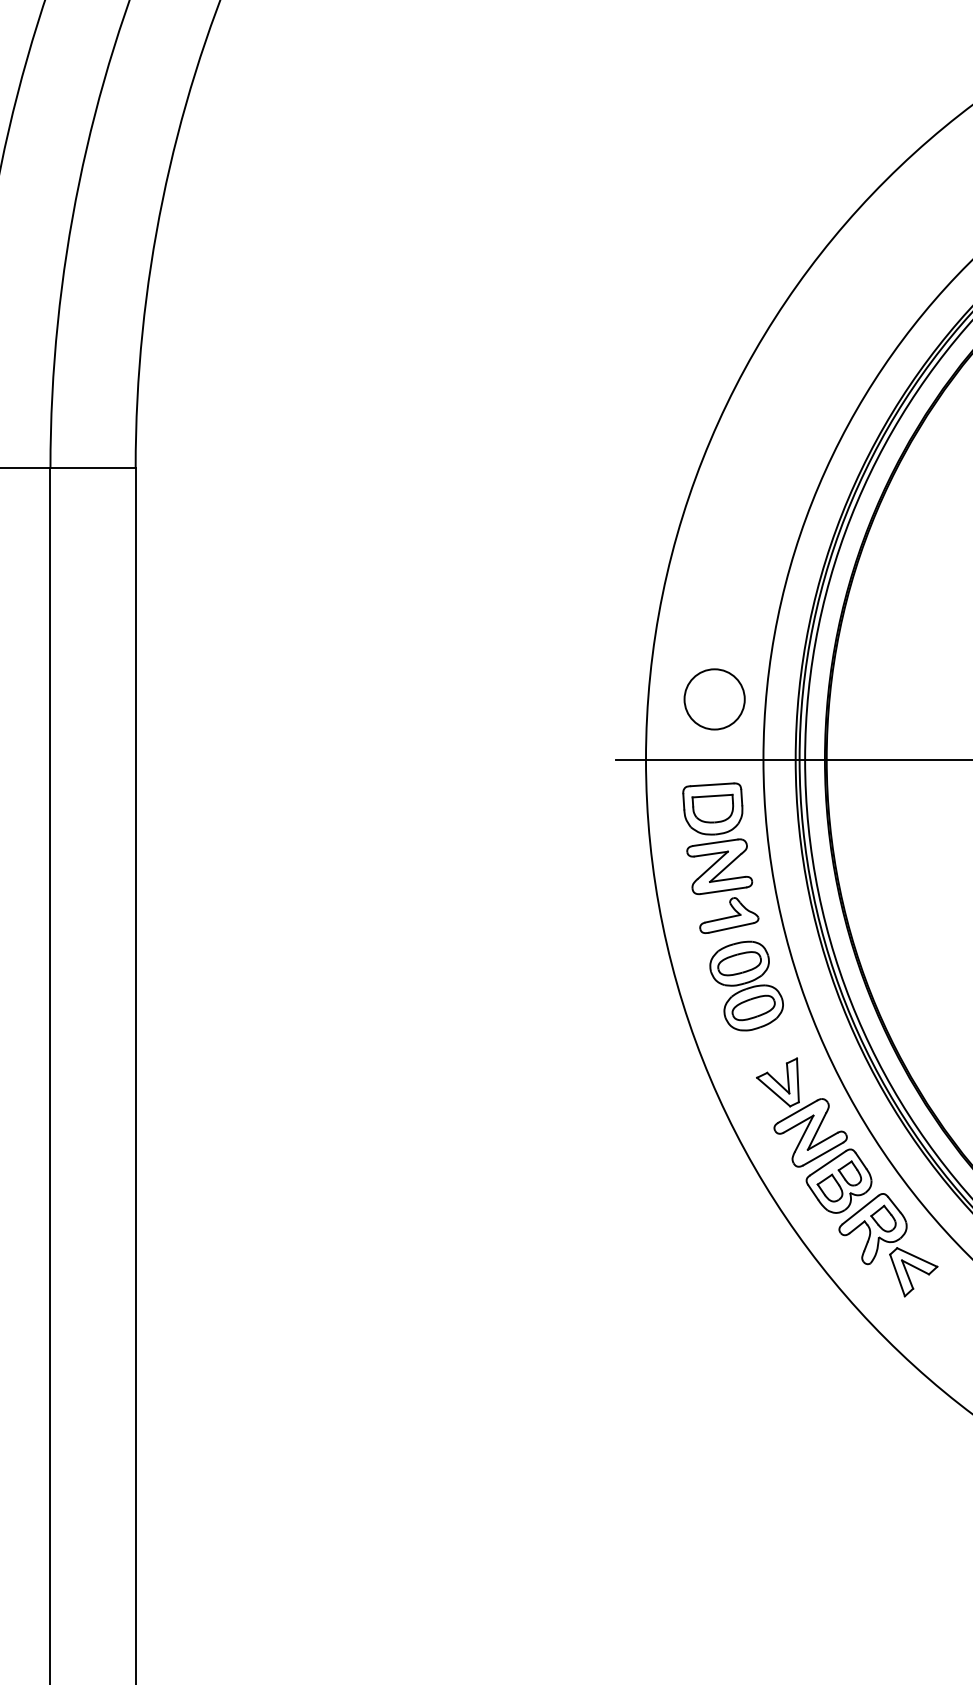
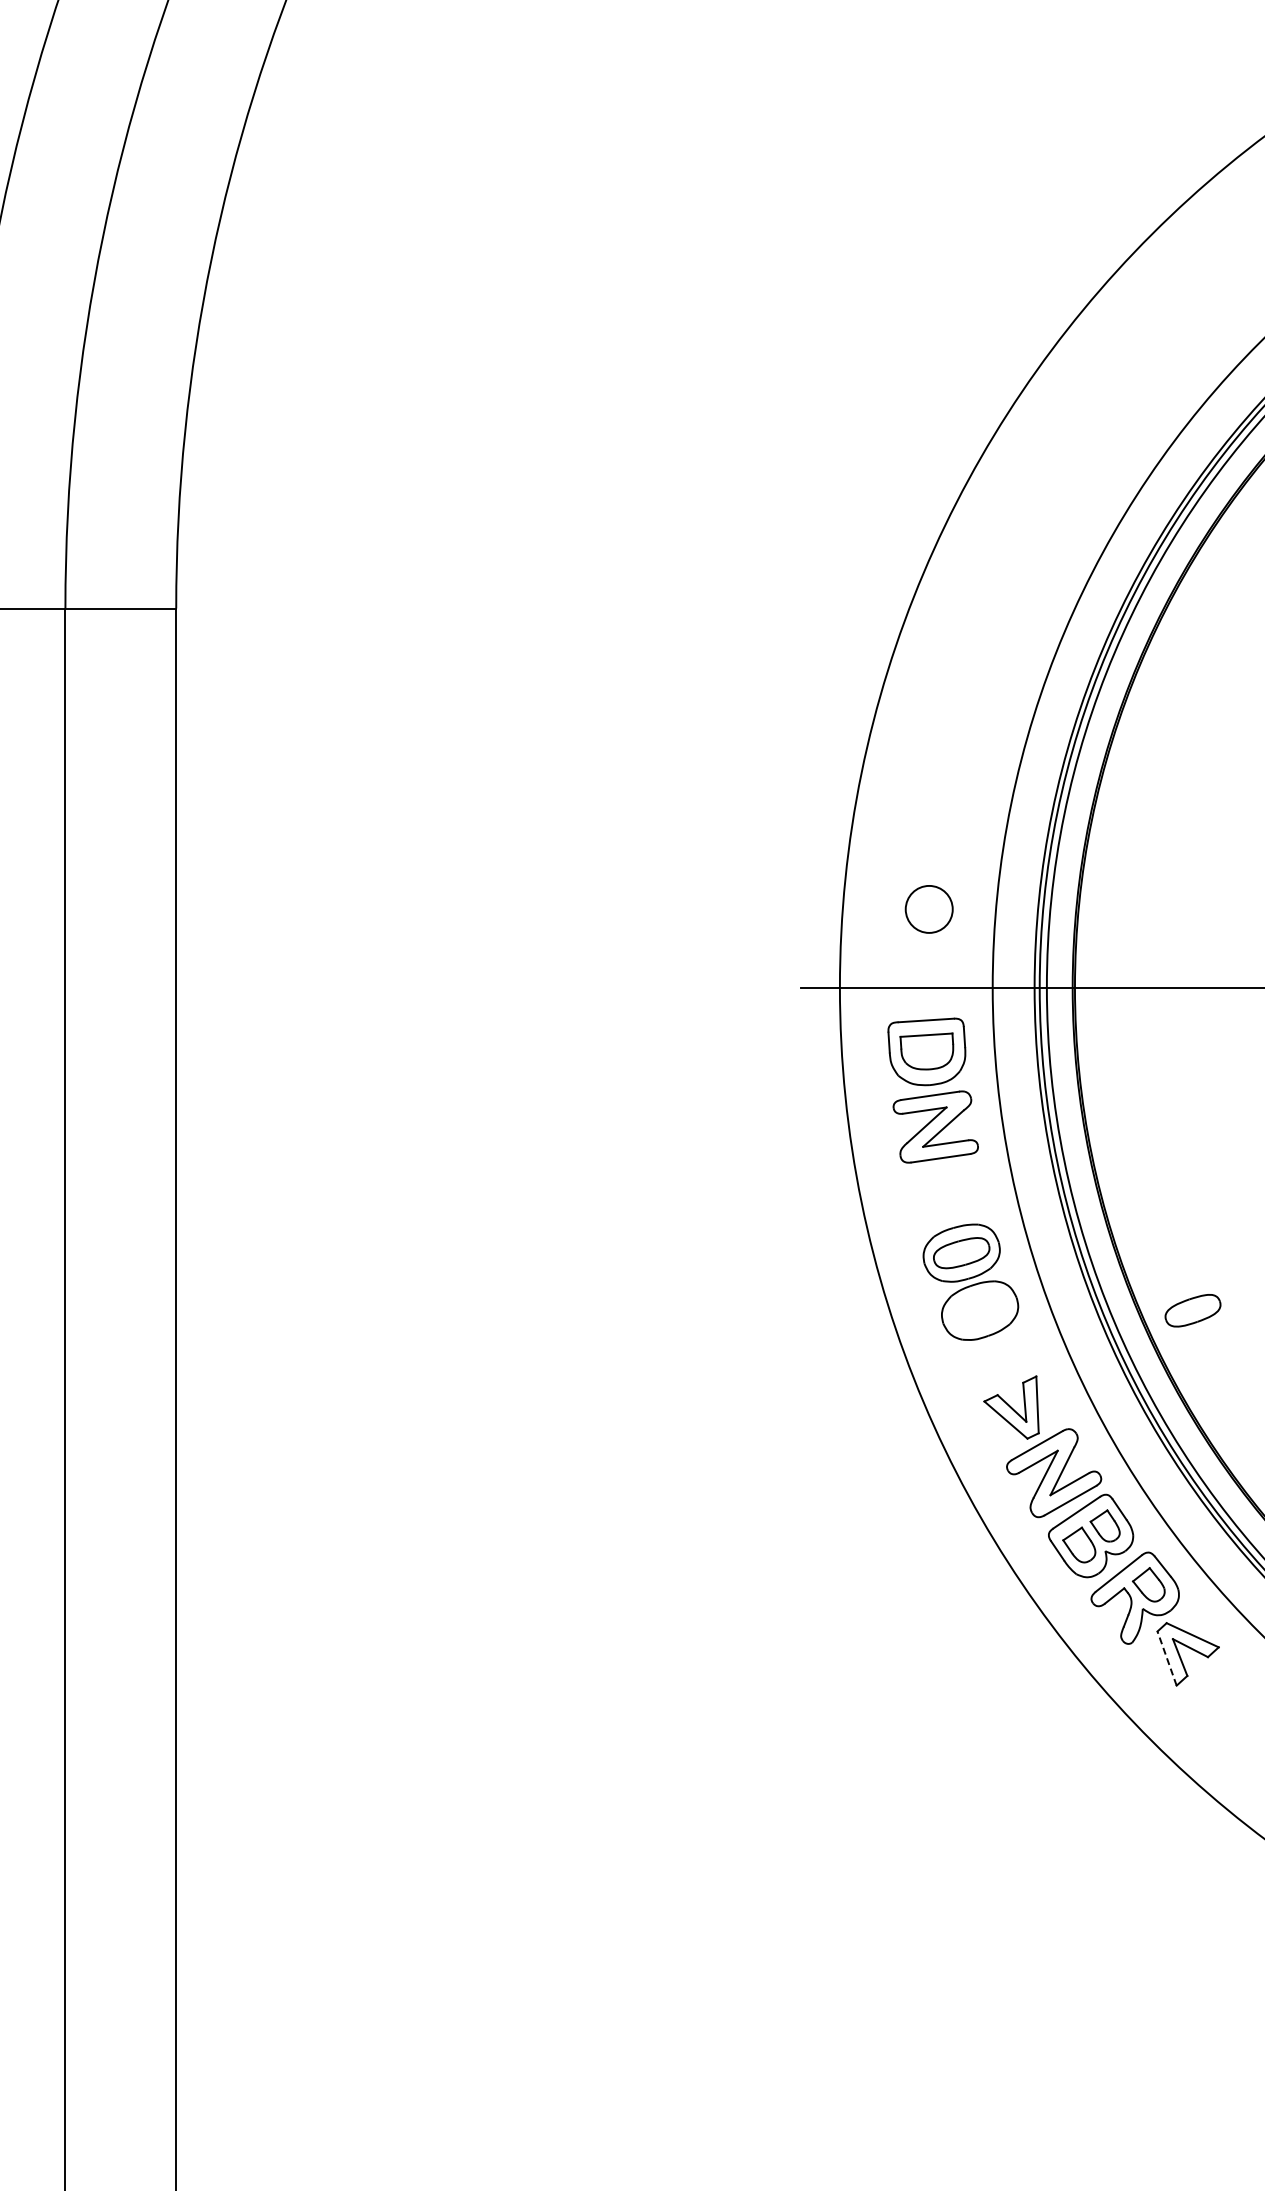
circle: (714, 699) -> (929, 909), size x0.6
part: (729, 915) -> (948, 1190), removed
part: (753, 1007) -> (1192, 1310), moved
line: (897, 1275) -> (1167, 1658), solid -> dashed

